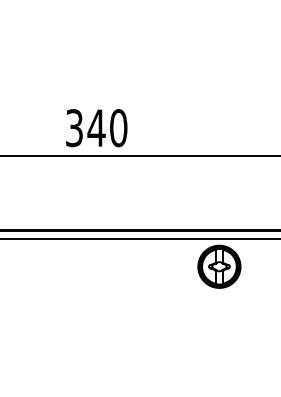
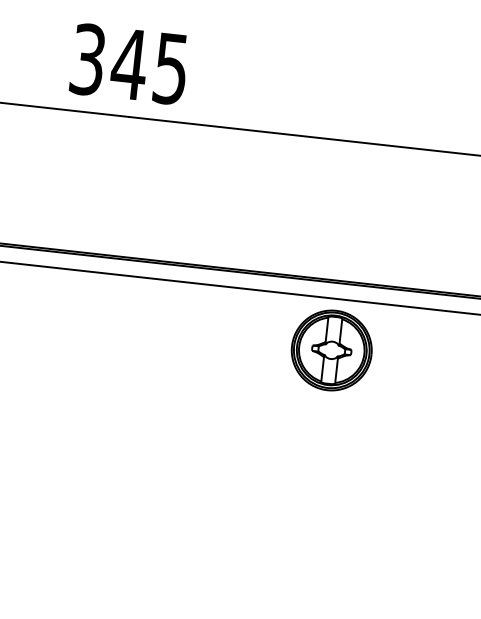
text: (118, 128) -> (170, 69), 340 -> 345

